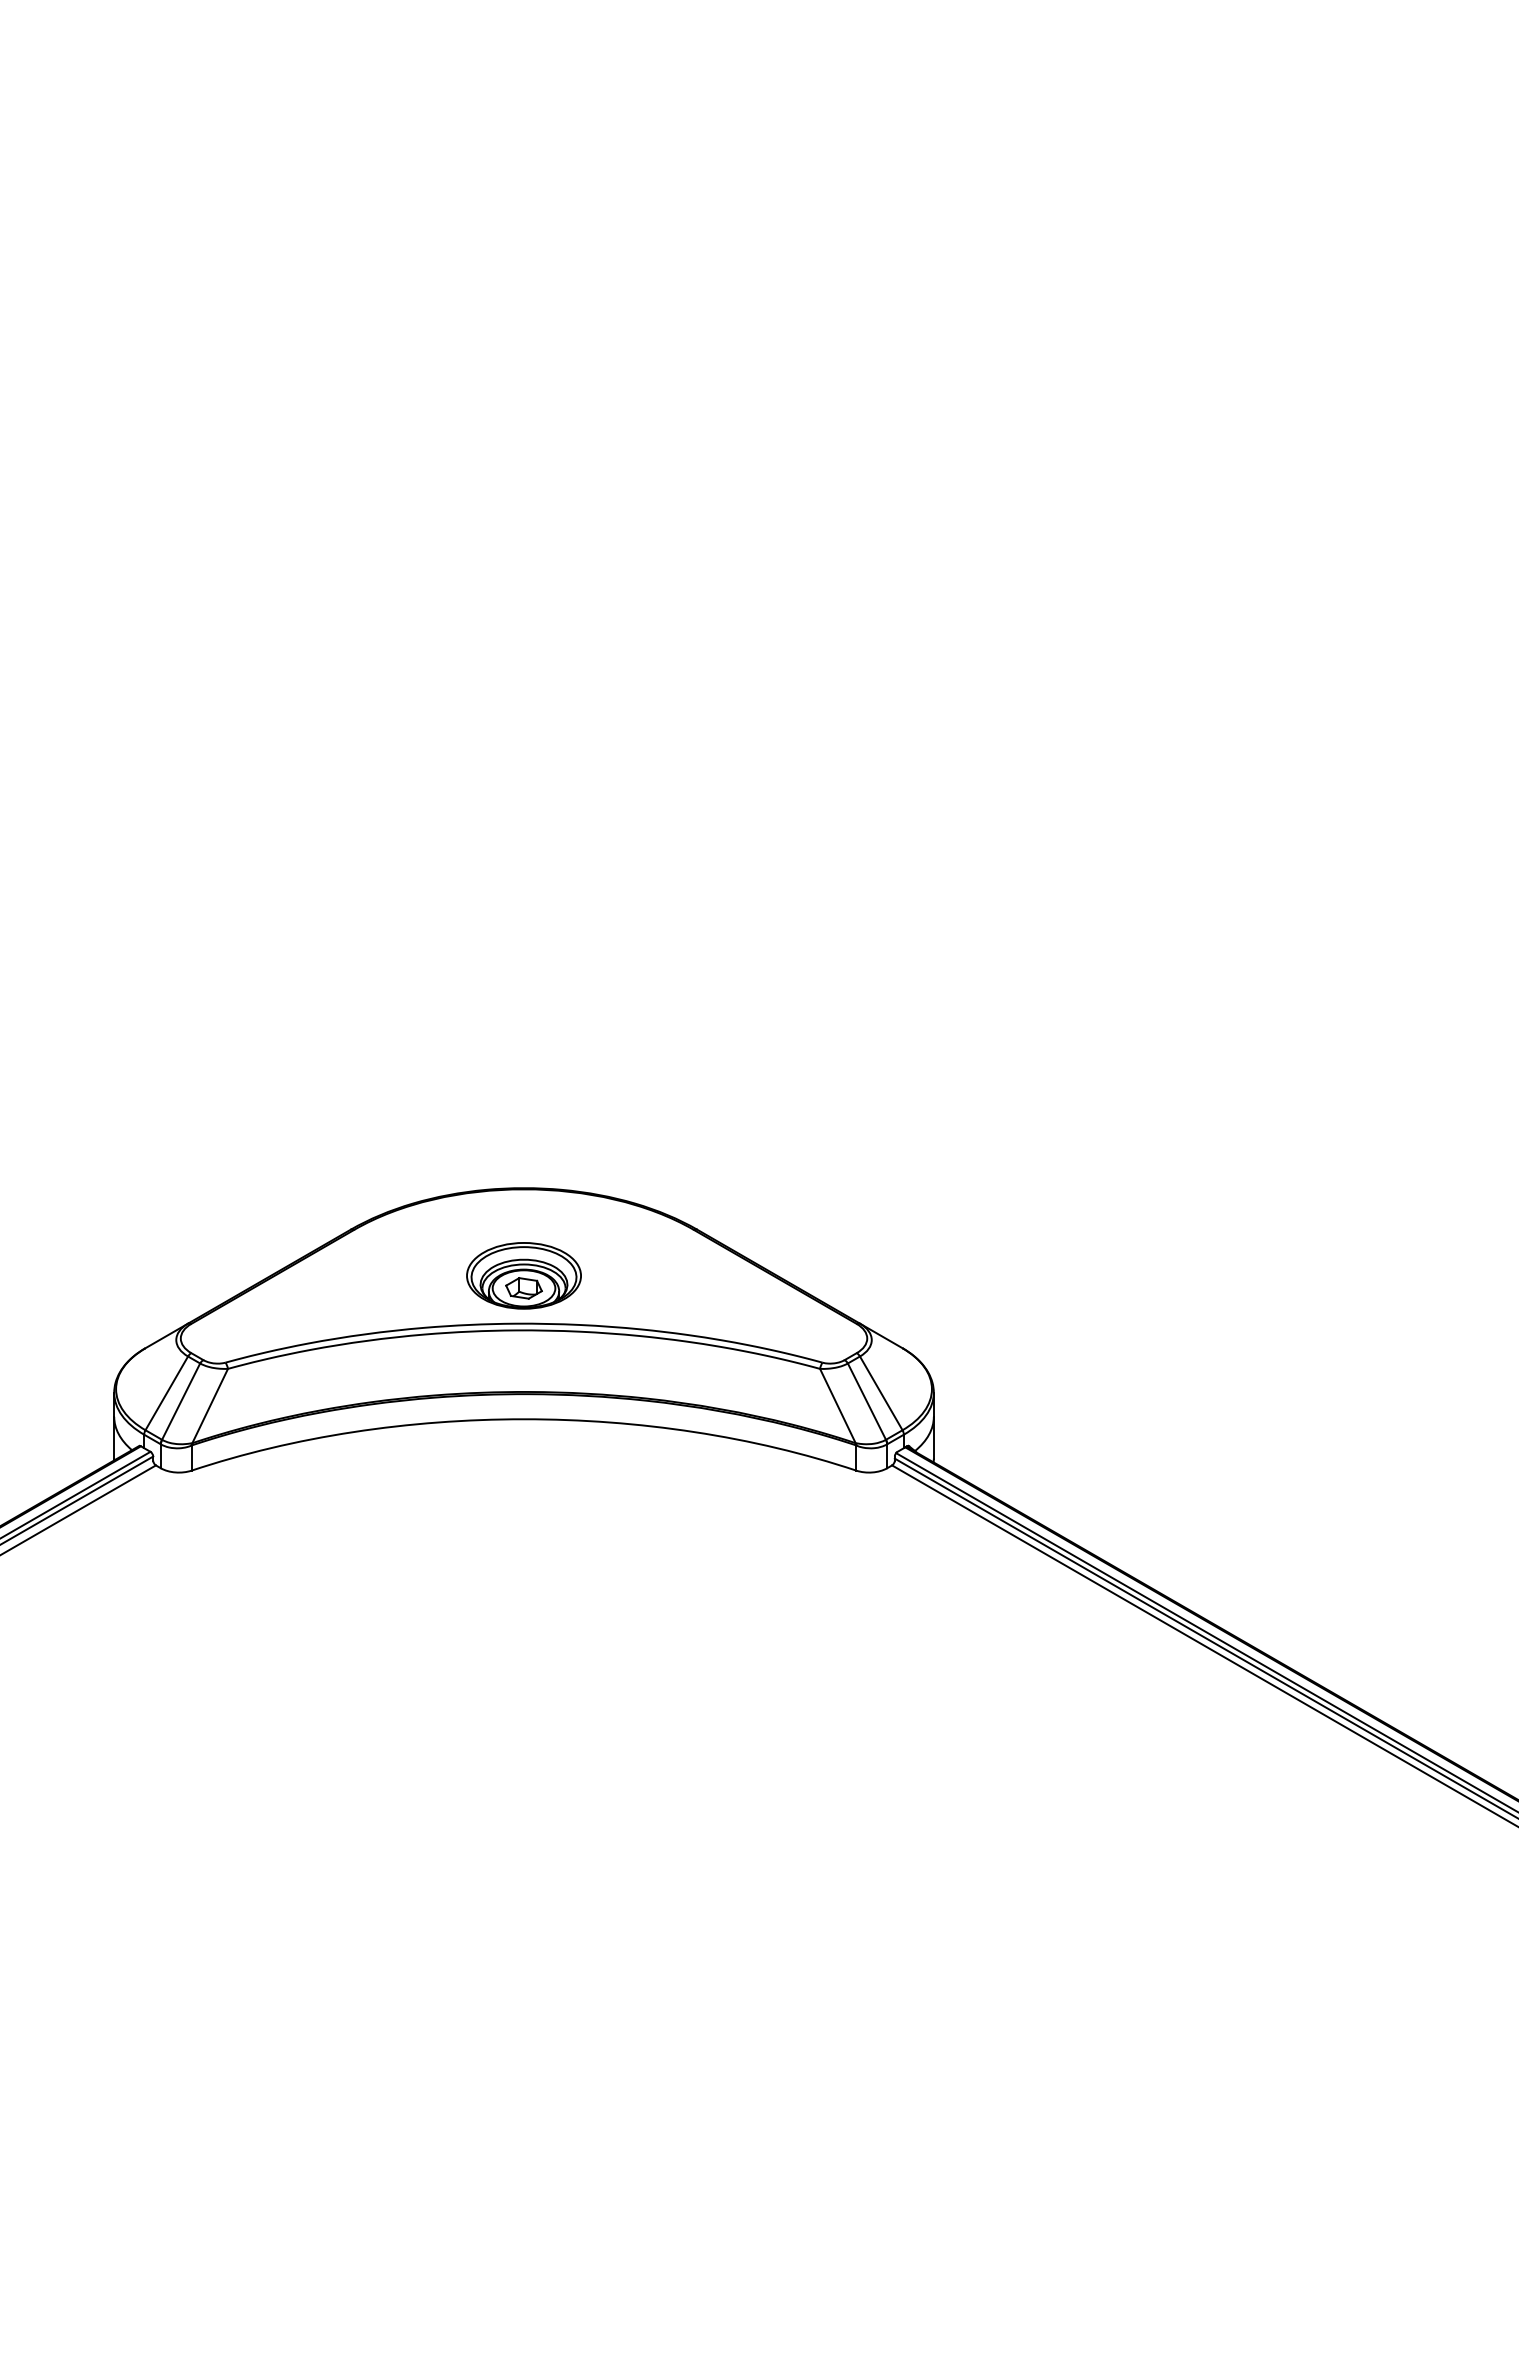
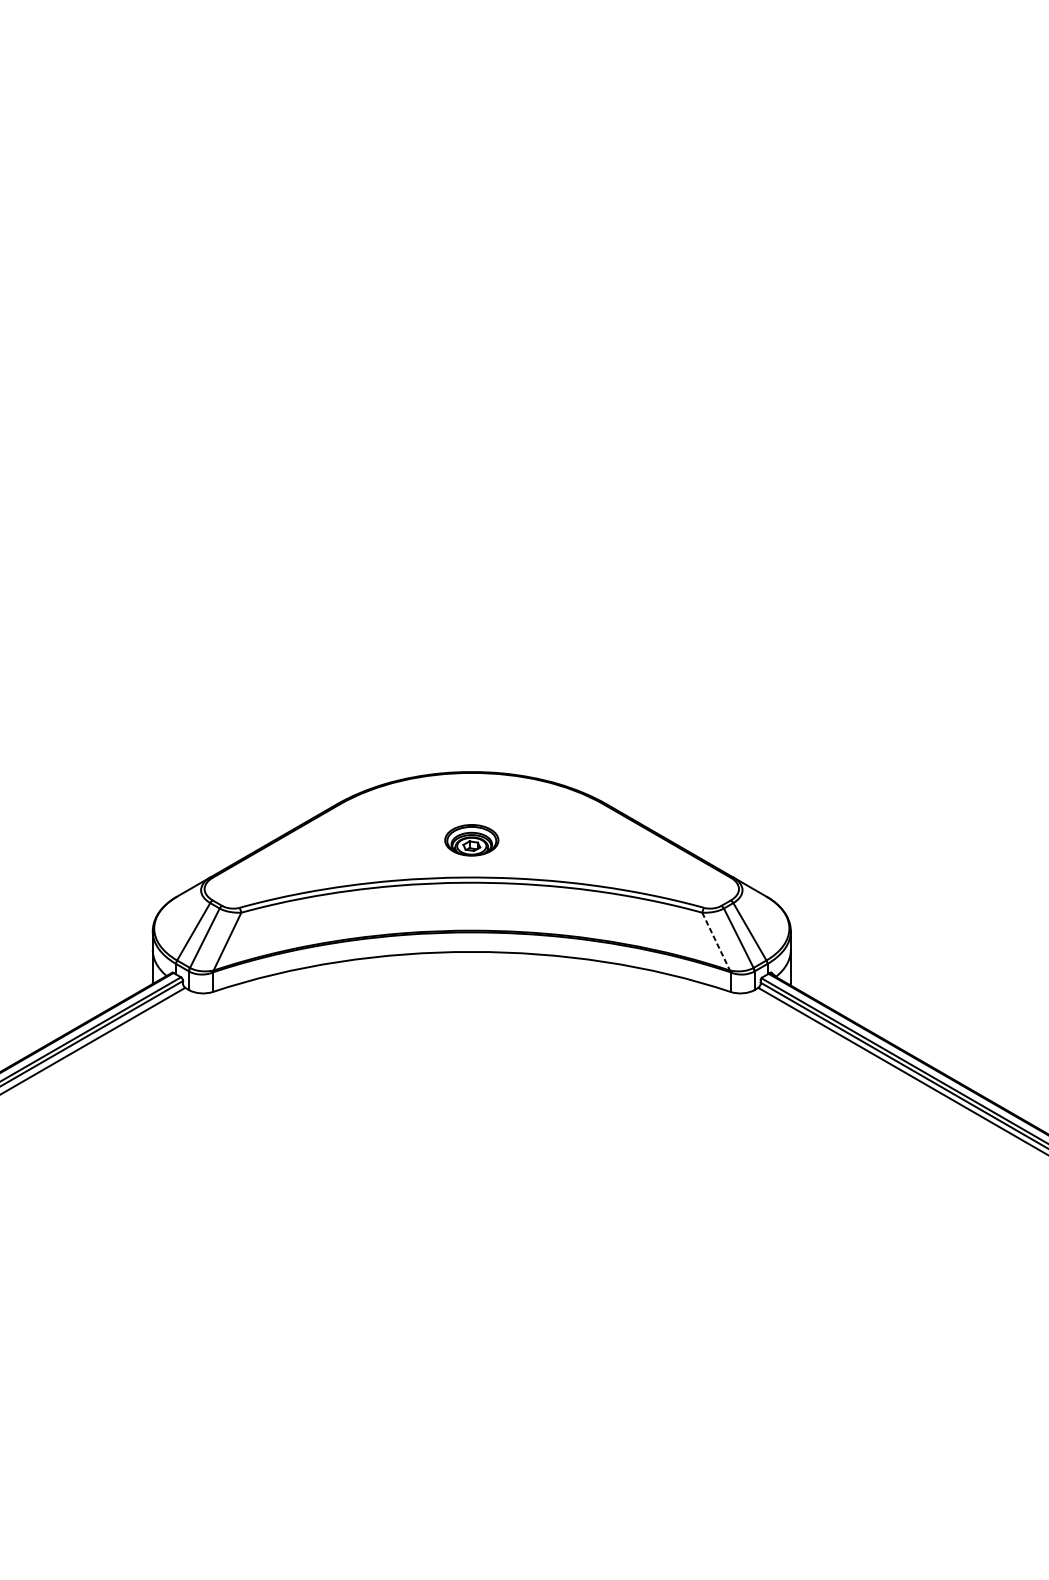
part: (523, 1275) -> (471, 840), size x0.6
line: (838, 1406) -> (716, 942), solid -> dashed

